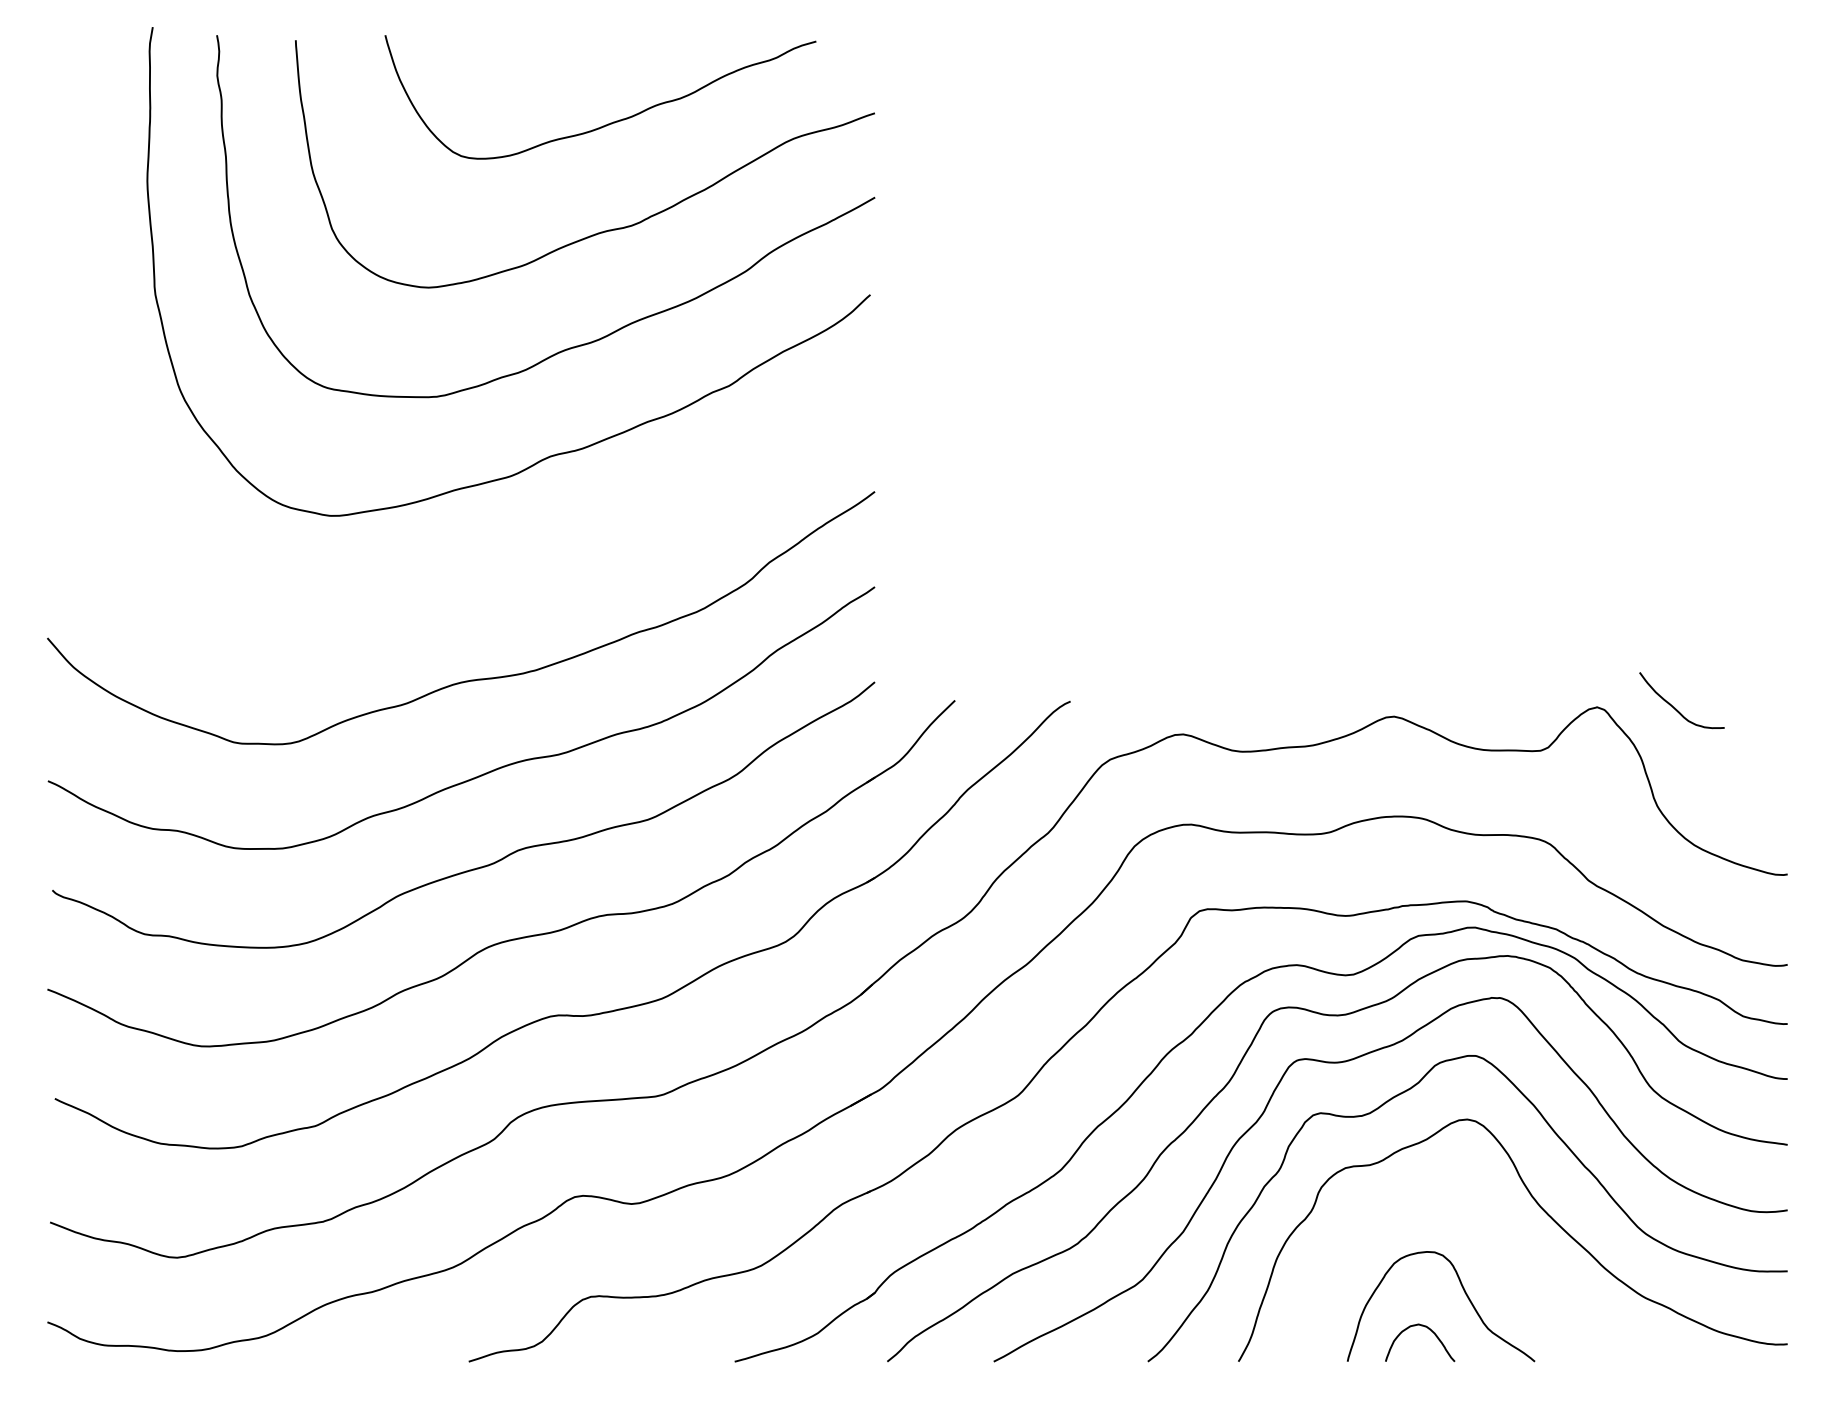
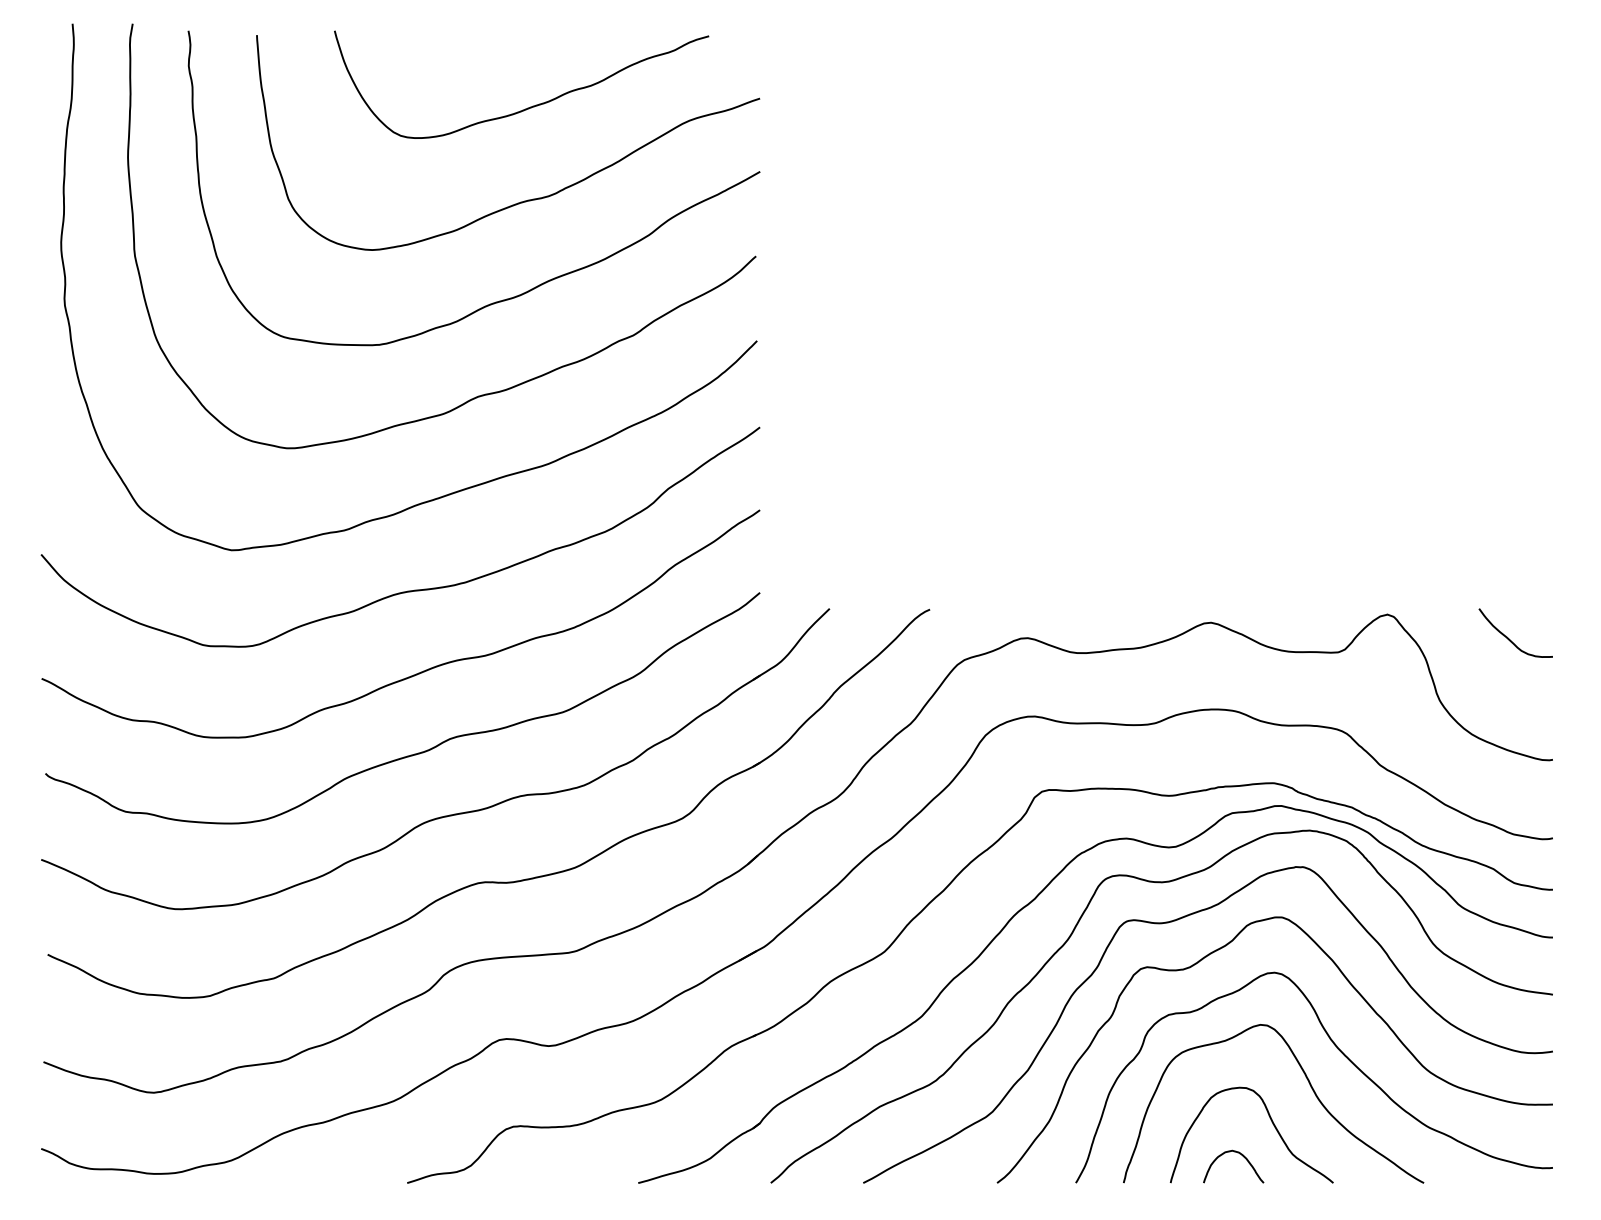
curve: (545, 558) -> (473, 485), added
curve: (1675, 707) -> (1510, 639), moved
curve: (1507, 1248) -> (1309, 1084), added

